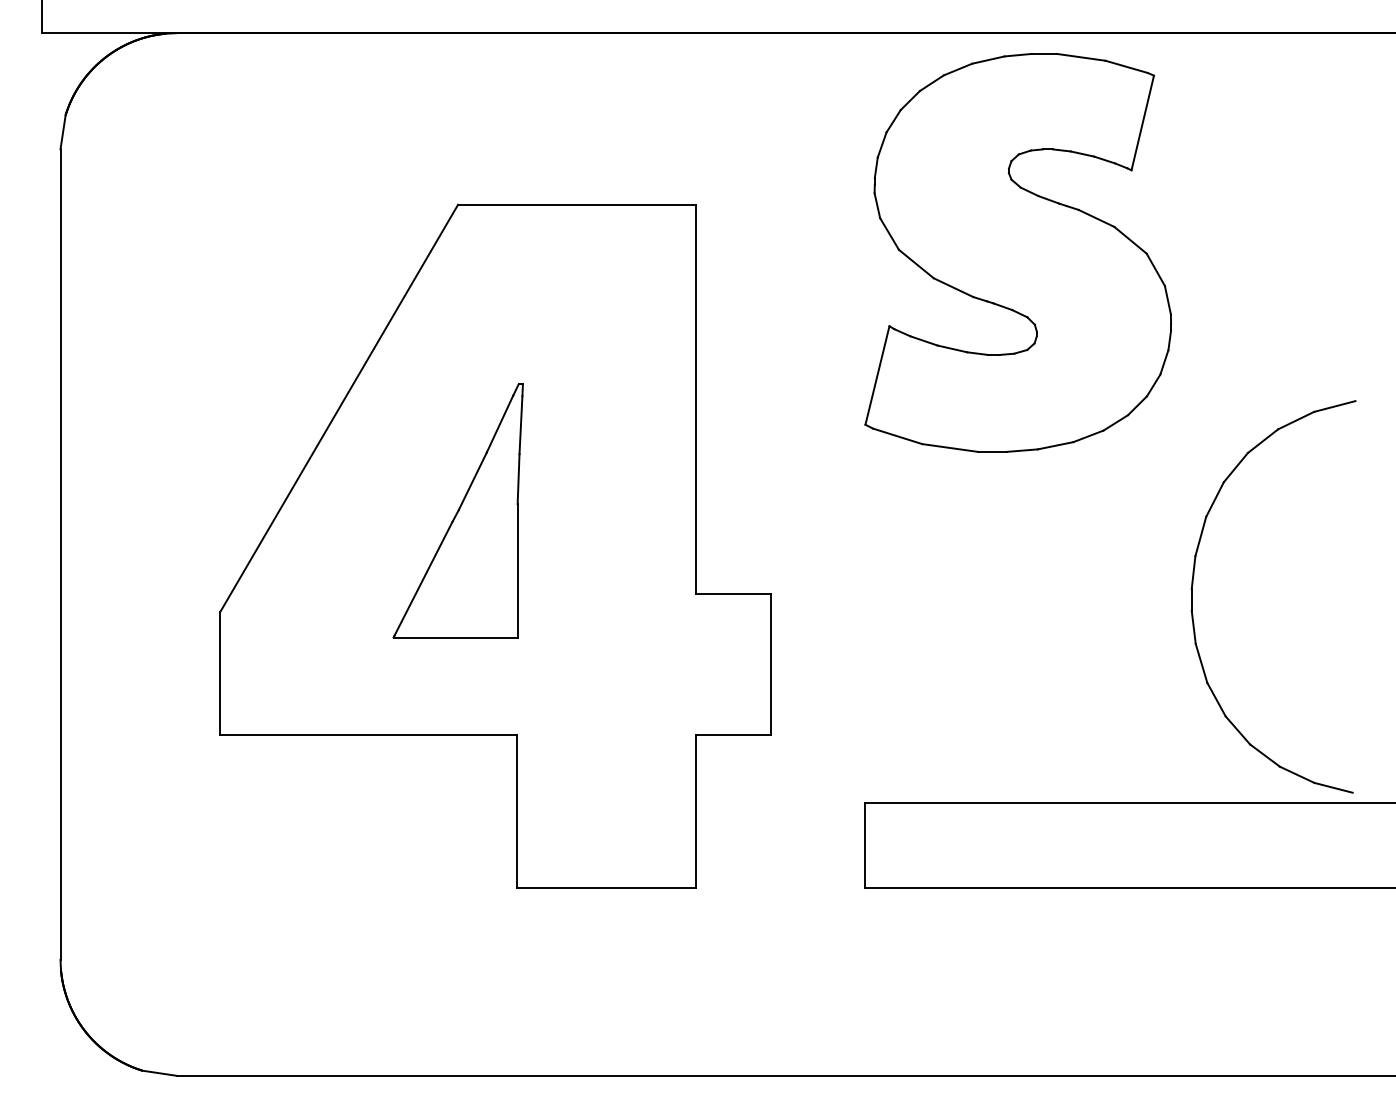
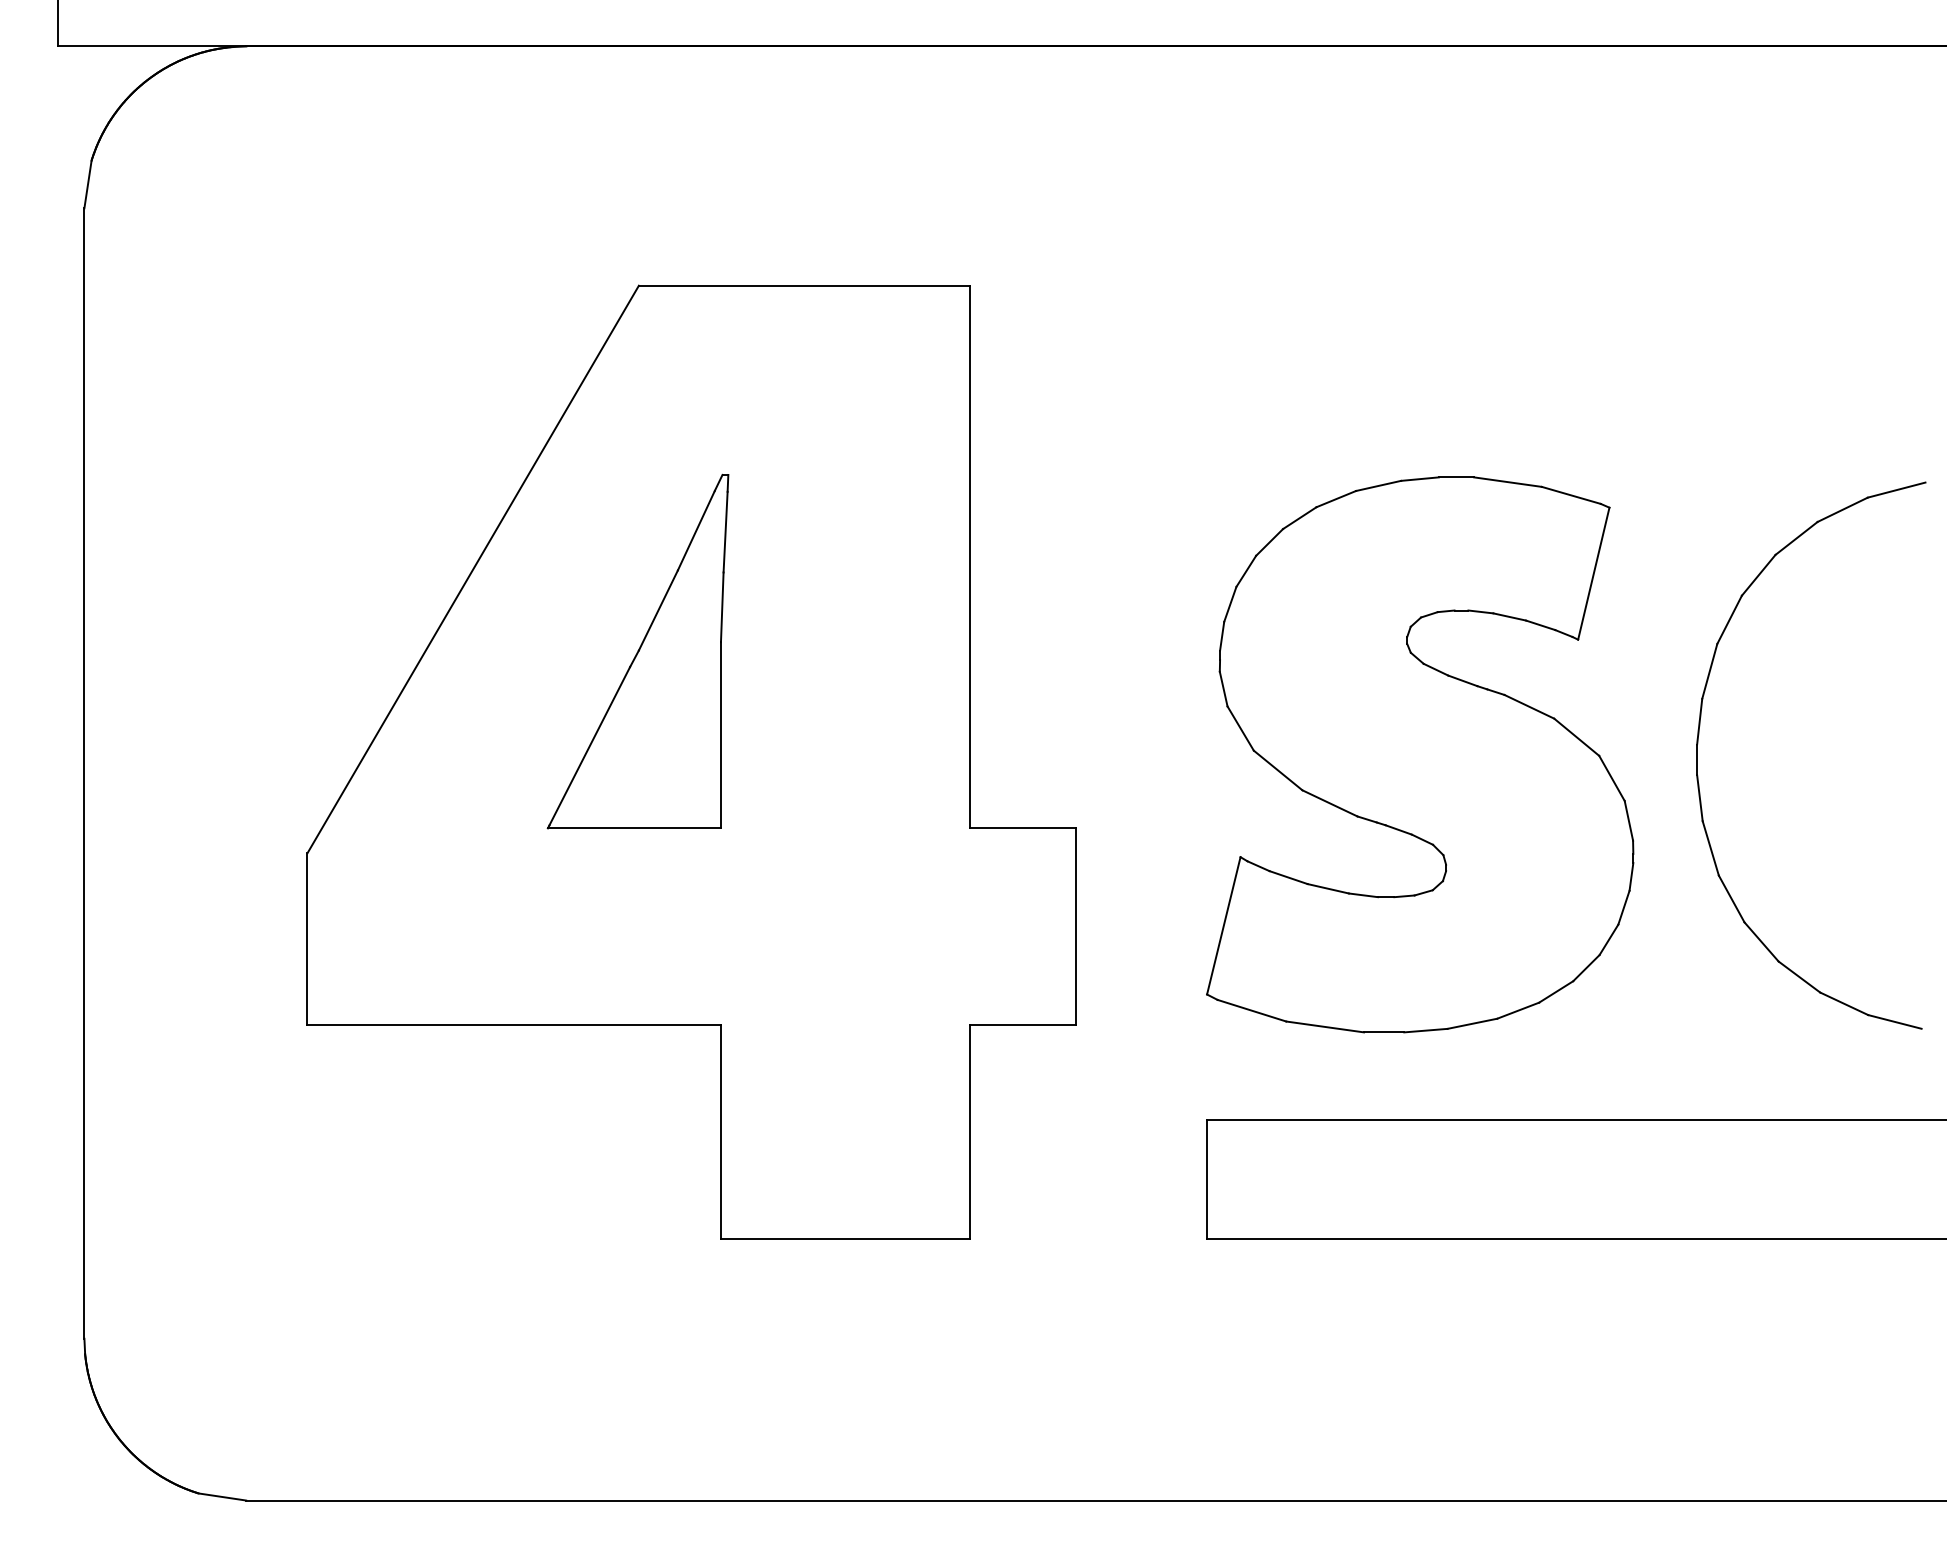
part: (1018, 252) -> (1420, 754), moved
part: (457, 510) -> (637, 651), moved
part: (1192, 588) -> (1698, 743), moved

